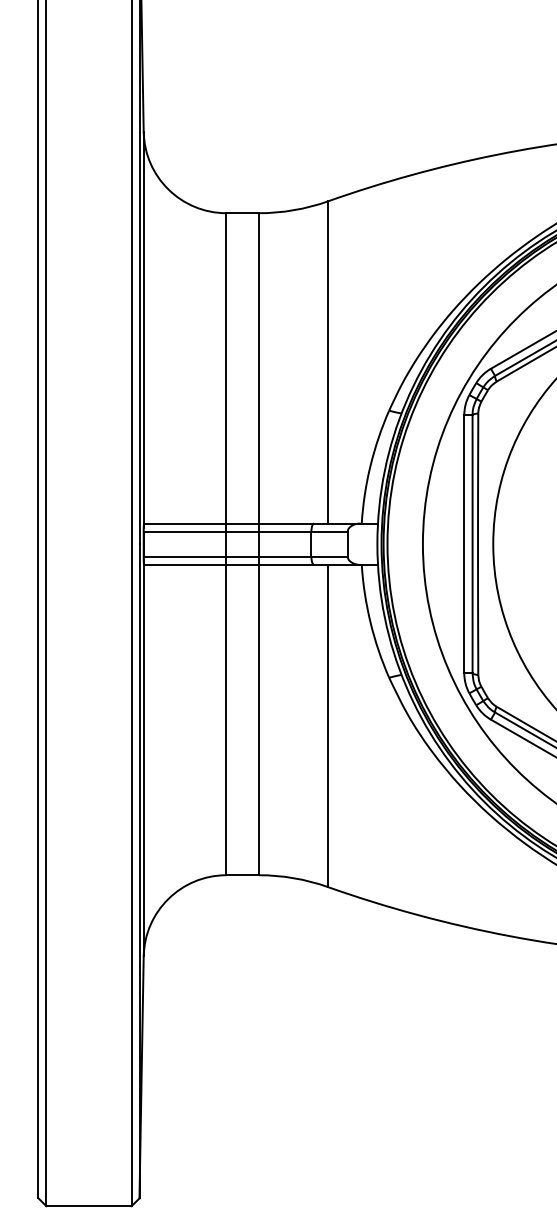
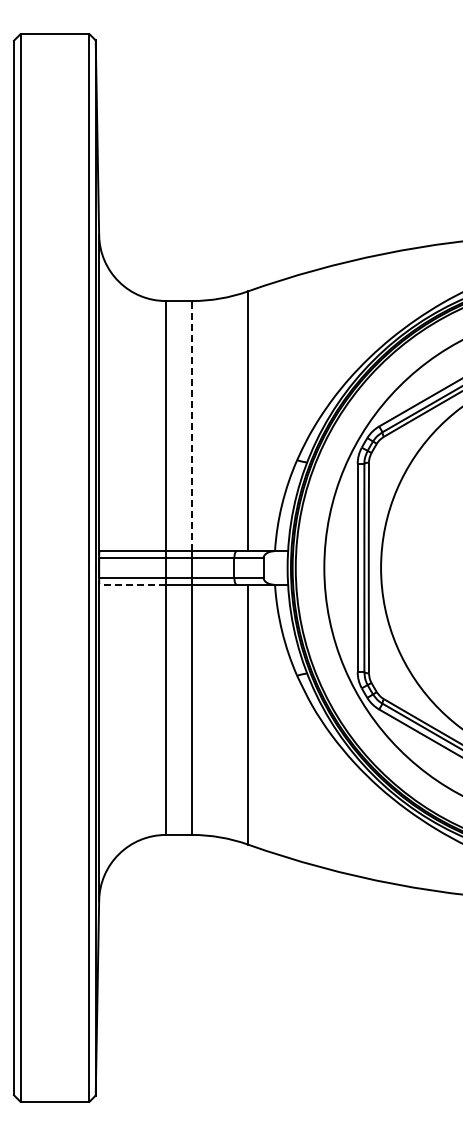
line: (259, 367) -> (192, 425), solid -> dashed
line: (185, 564) -> (132, 584), solid -> dashed

